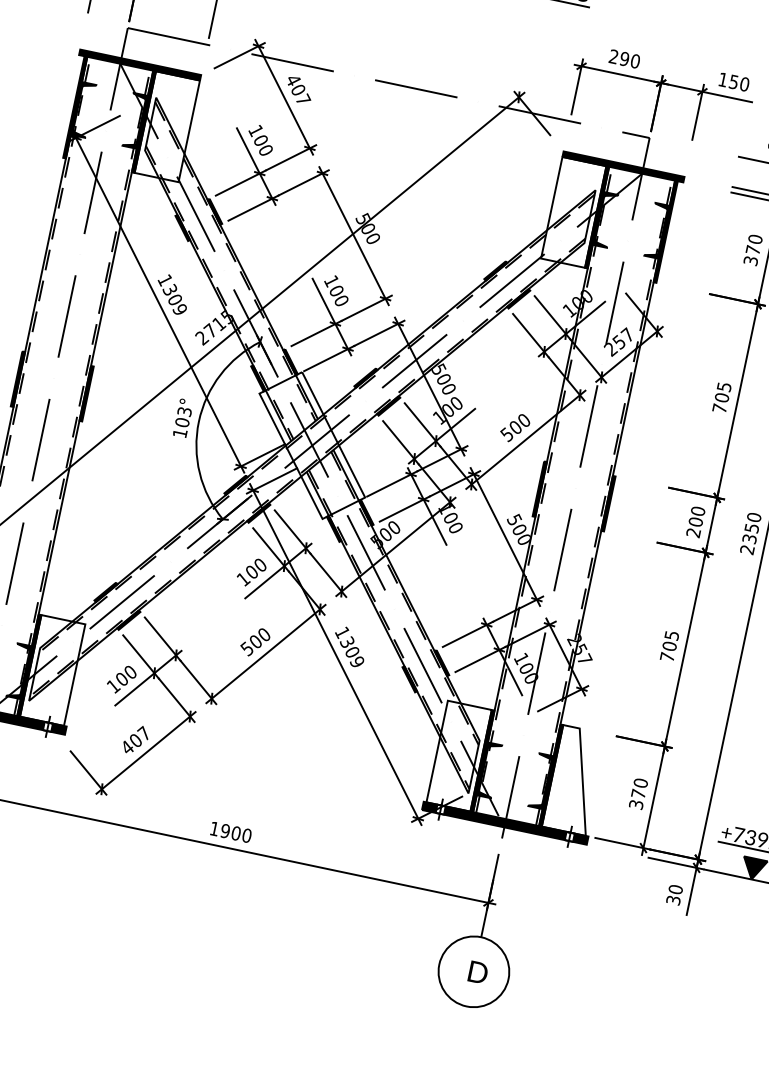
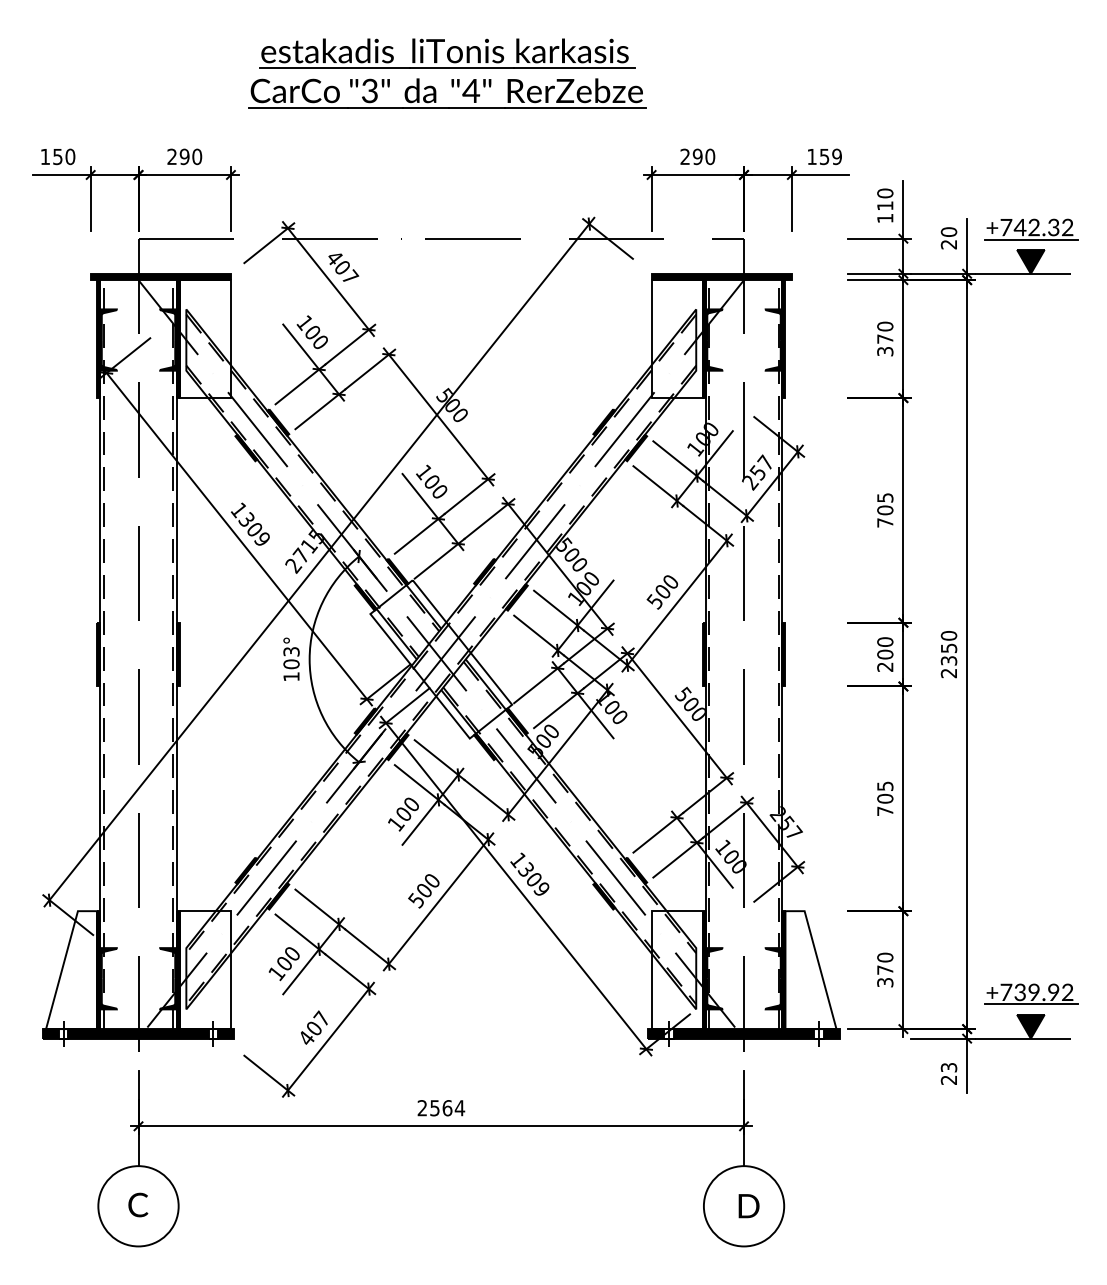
text: (744, 84) -> (836, 157), 150 -> 159
text: (230, 832) -> (441, 1108), 1900 -> 2564
text: (675, 894) -> (949, 1073), 30 -> 23

